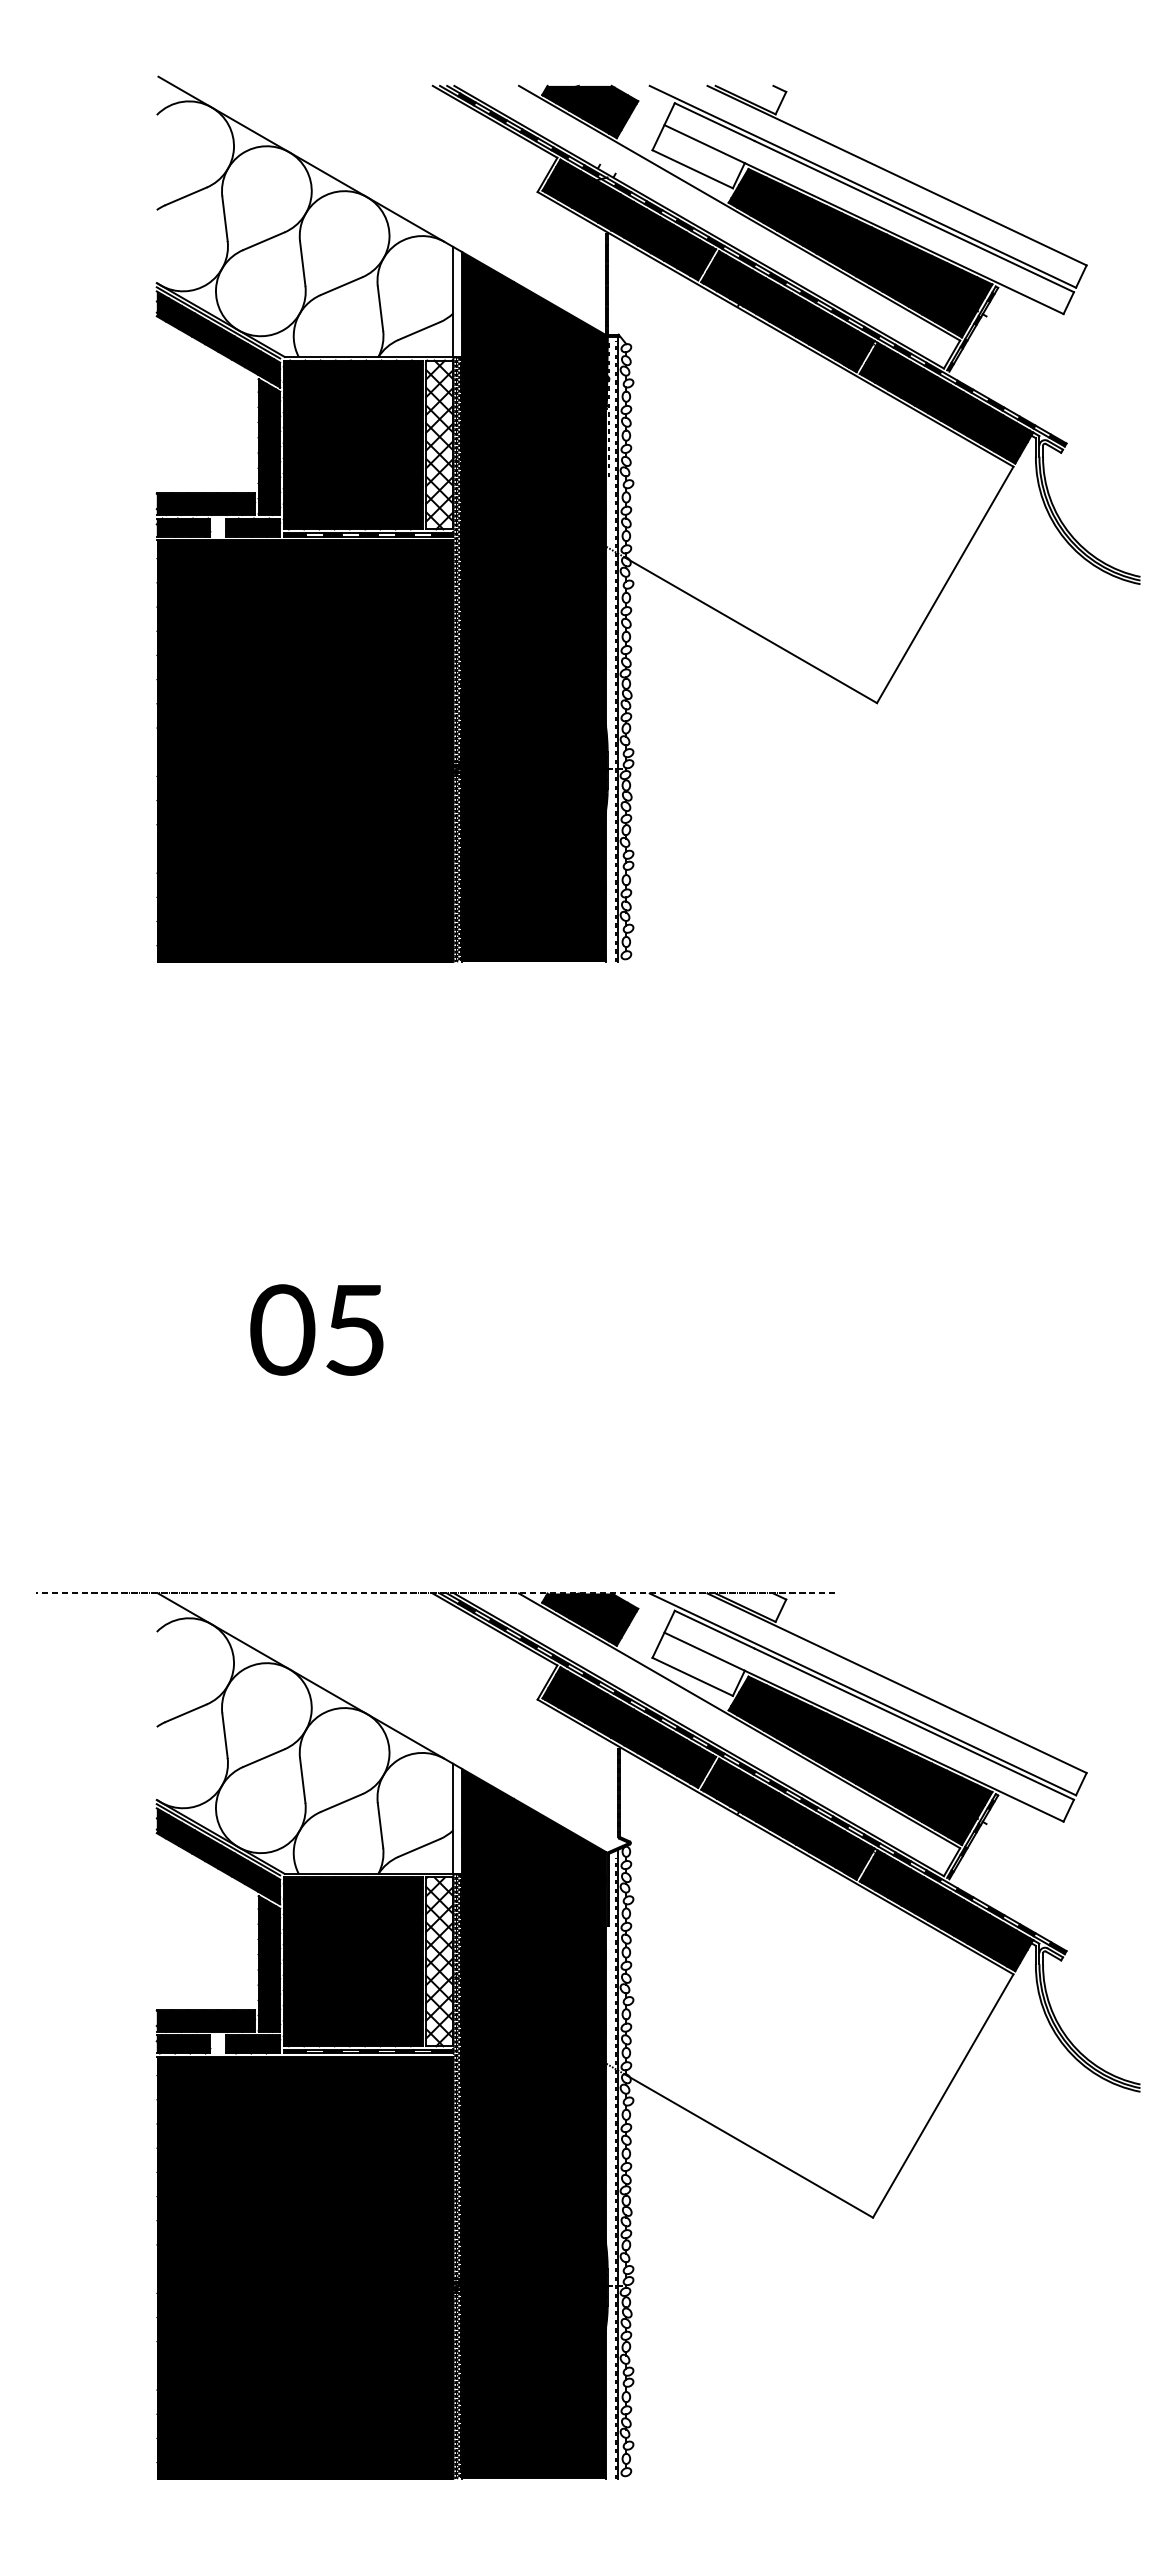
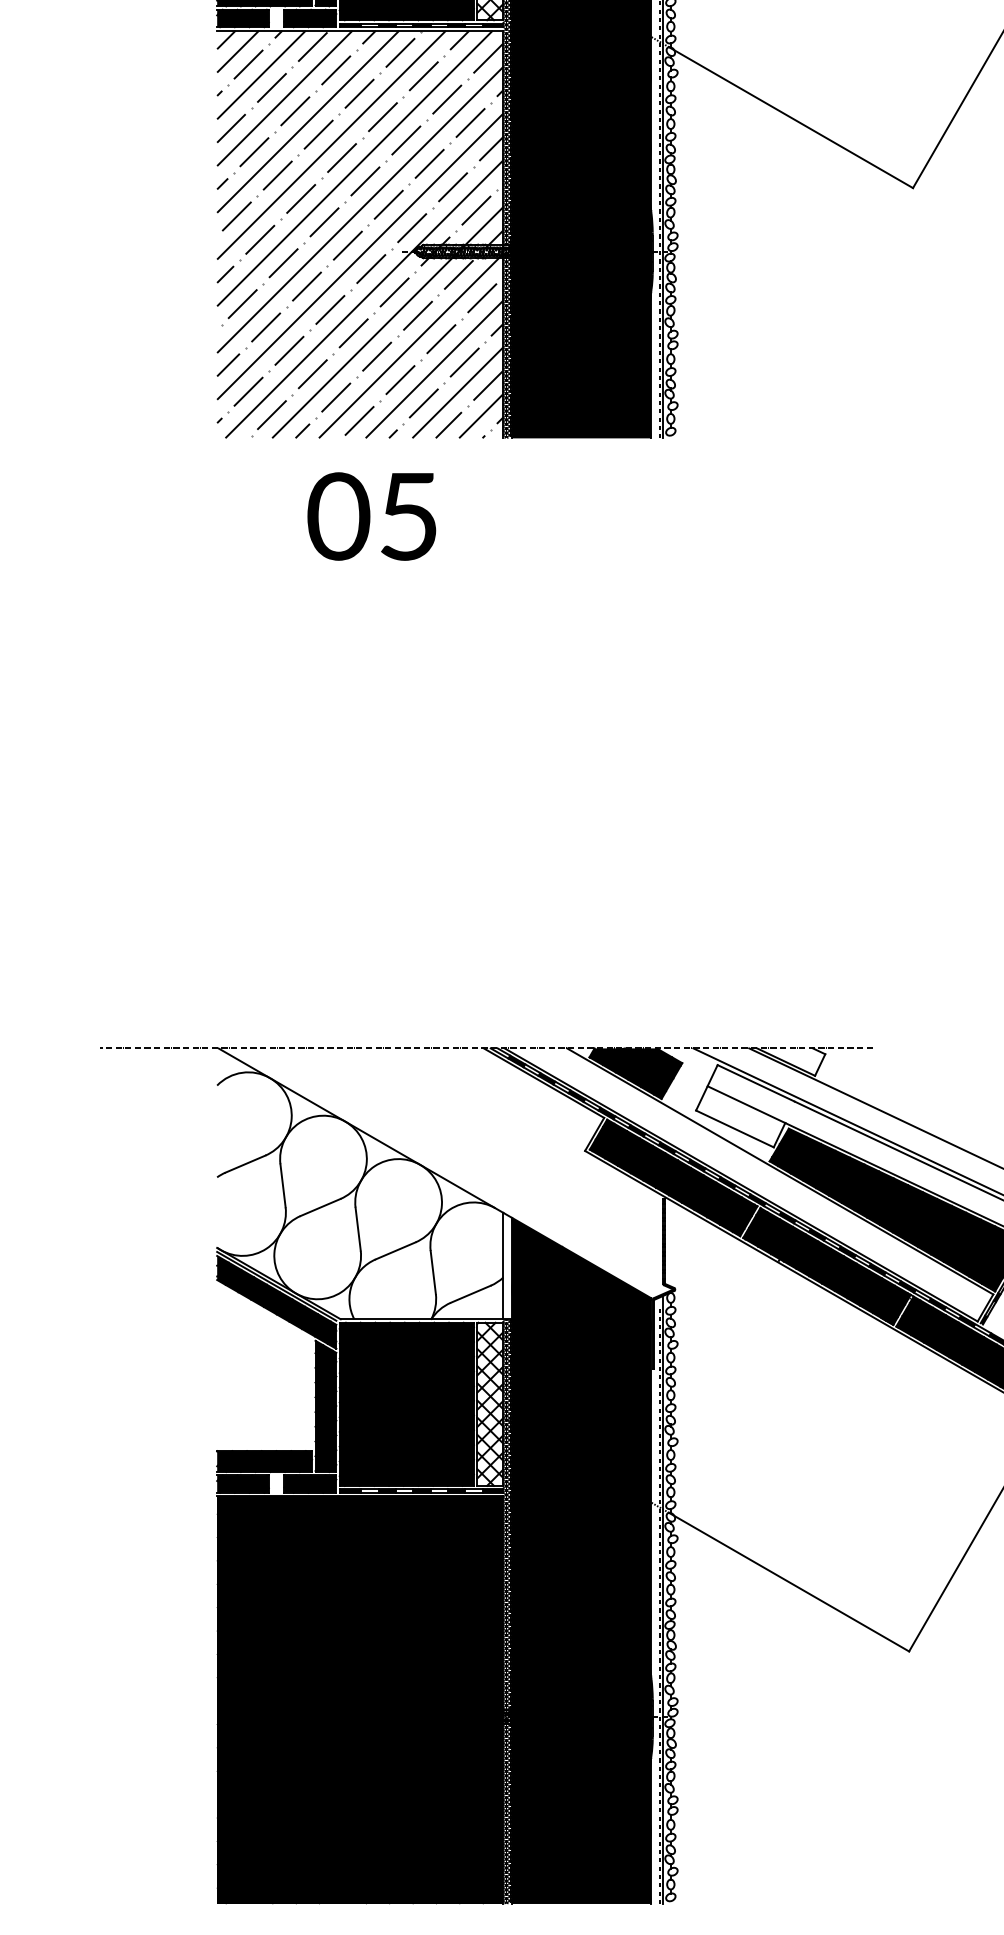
fill: (304, 751) -> (359, 234), removed
text: (316, 1329) -> (371, 516), moved

